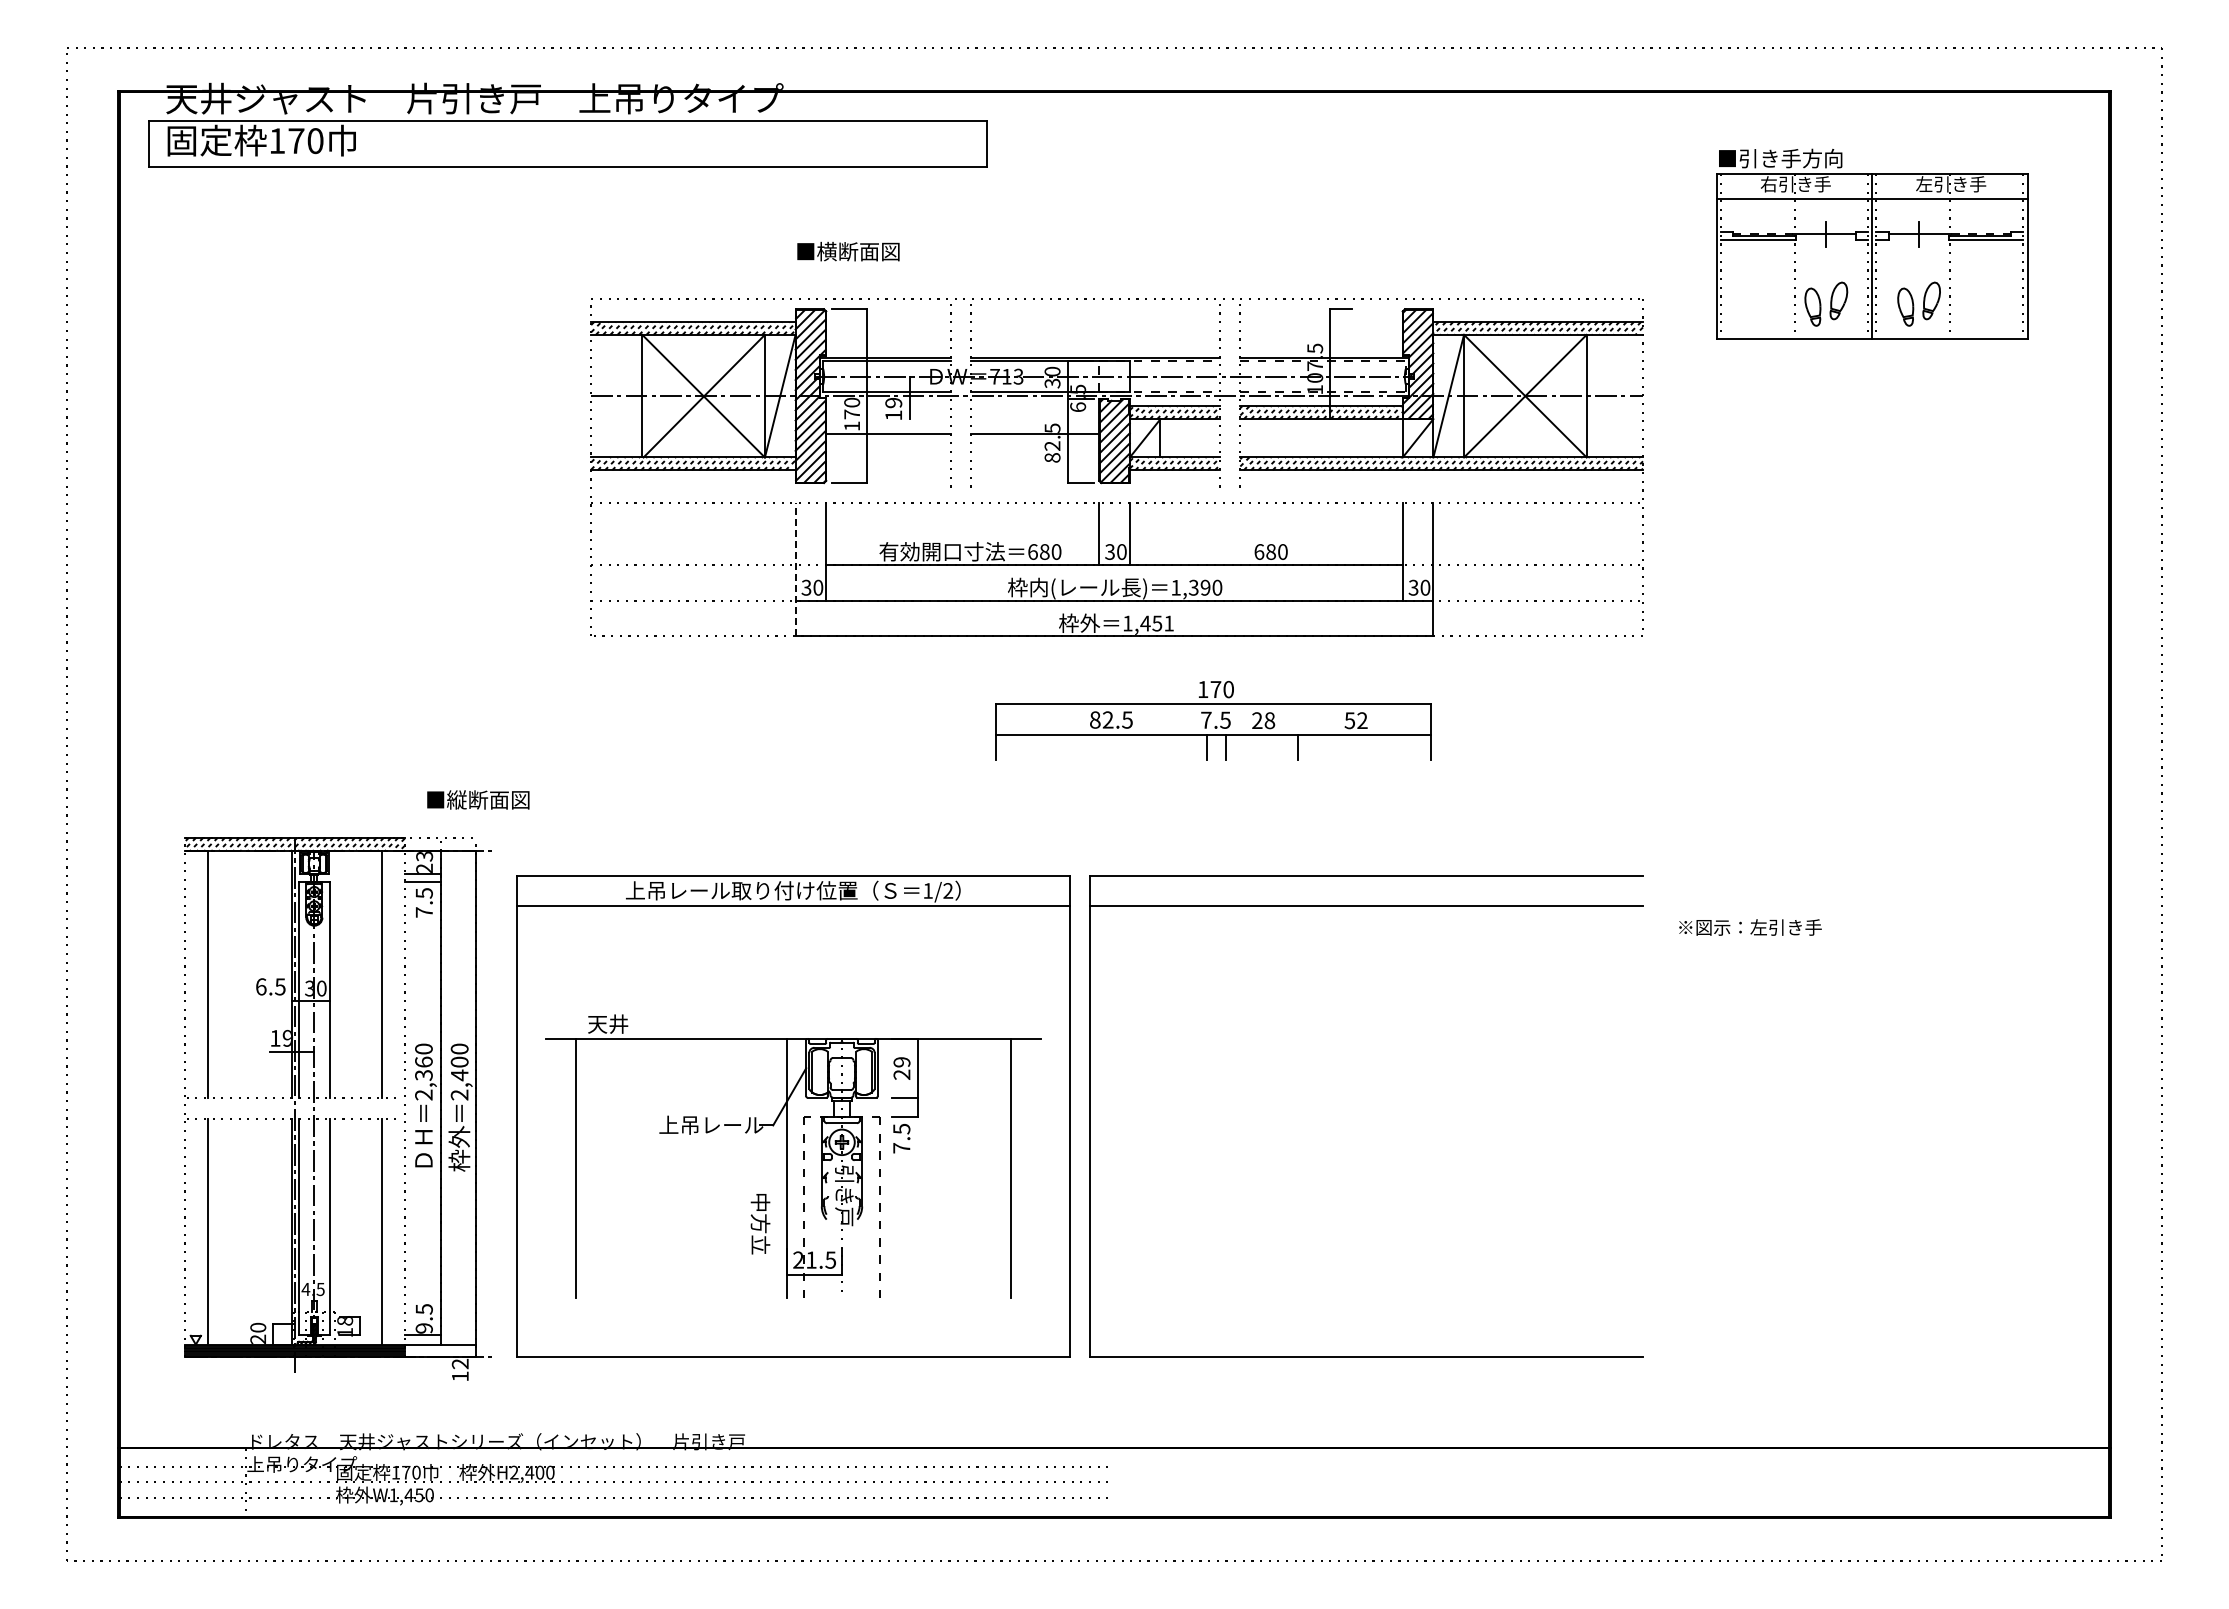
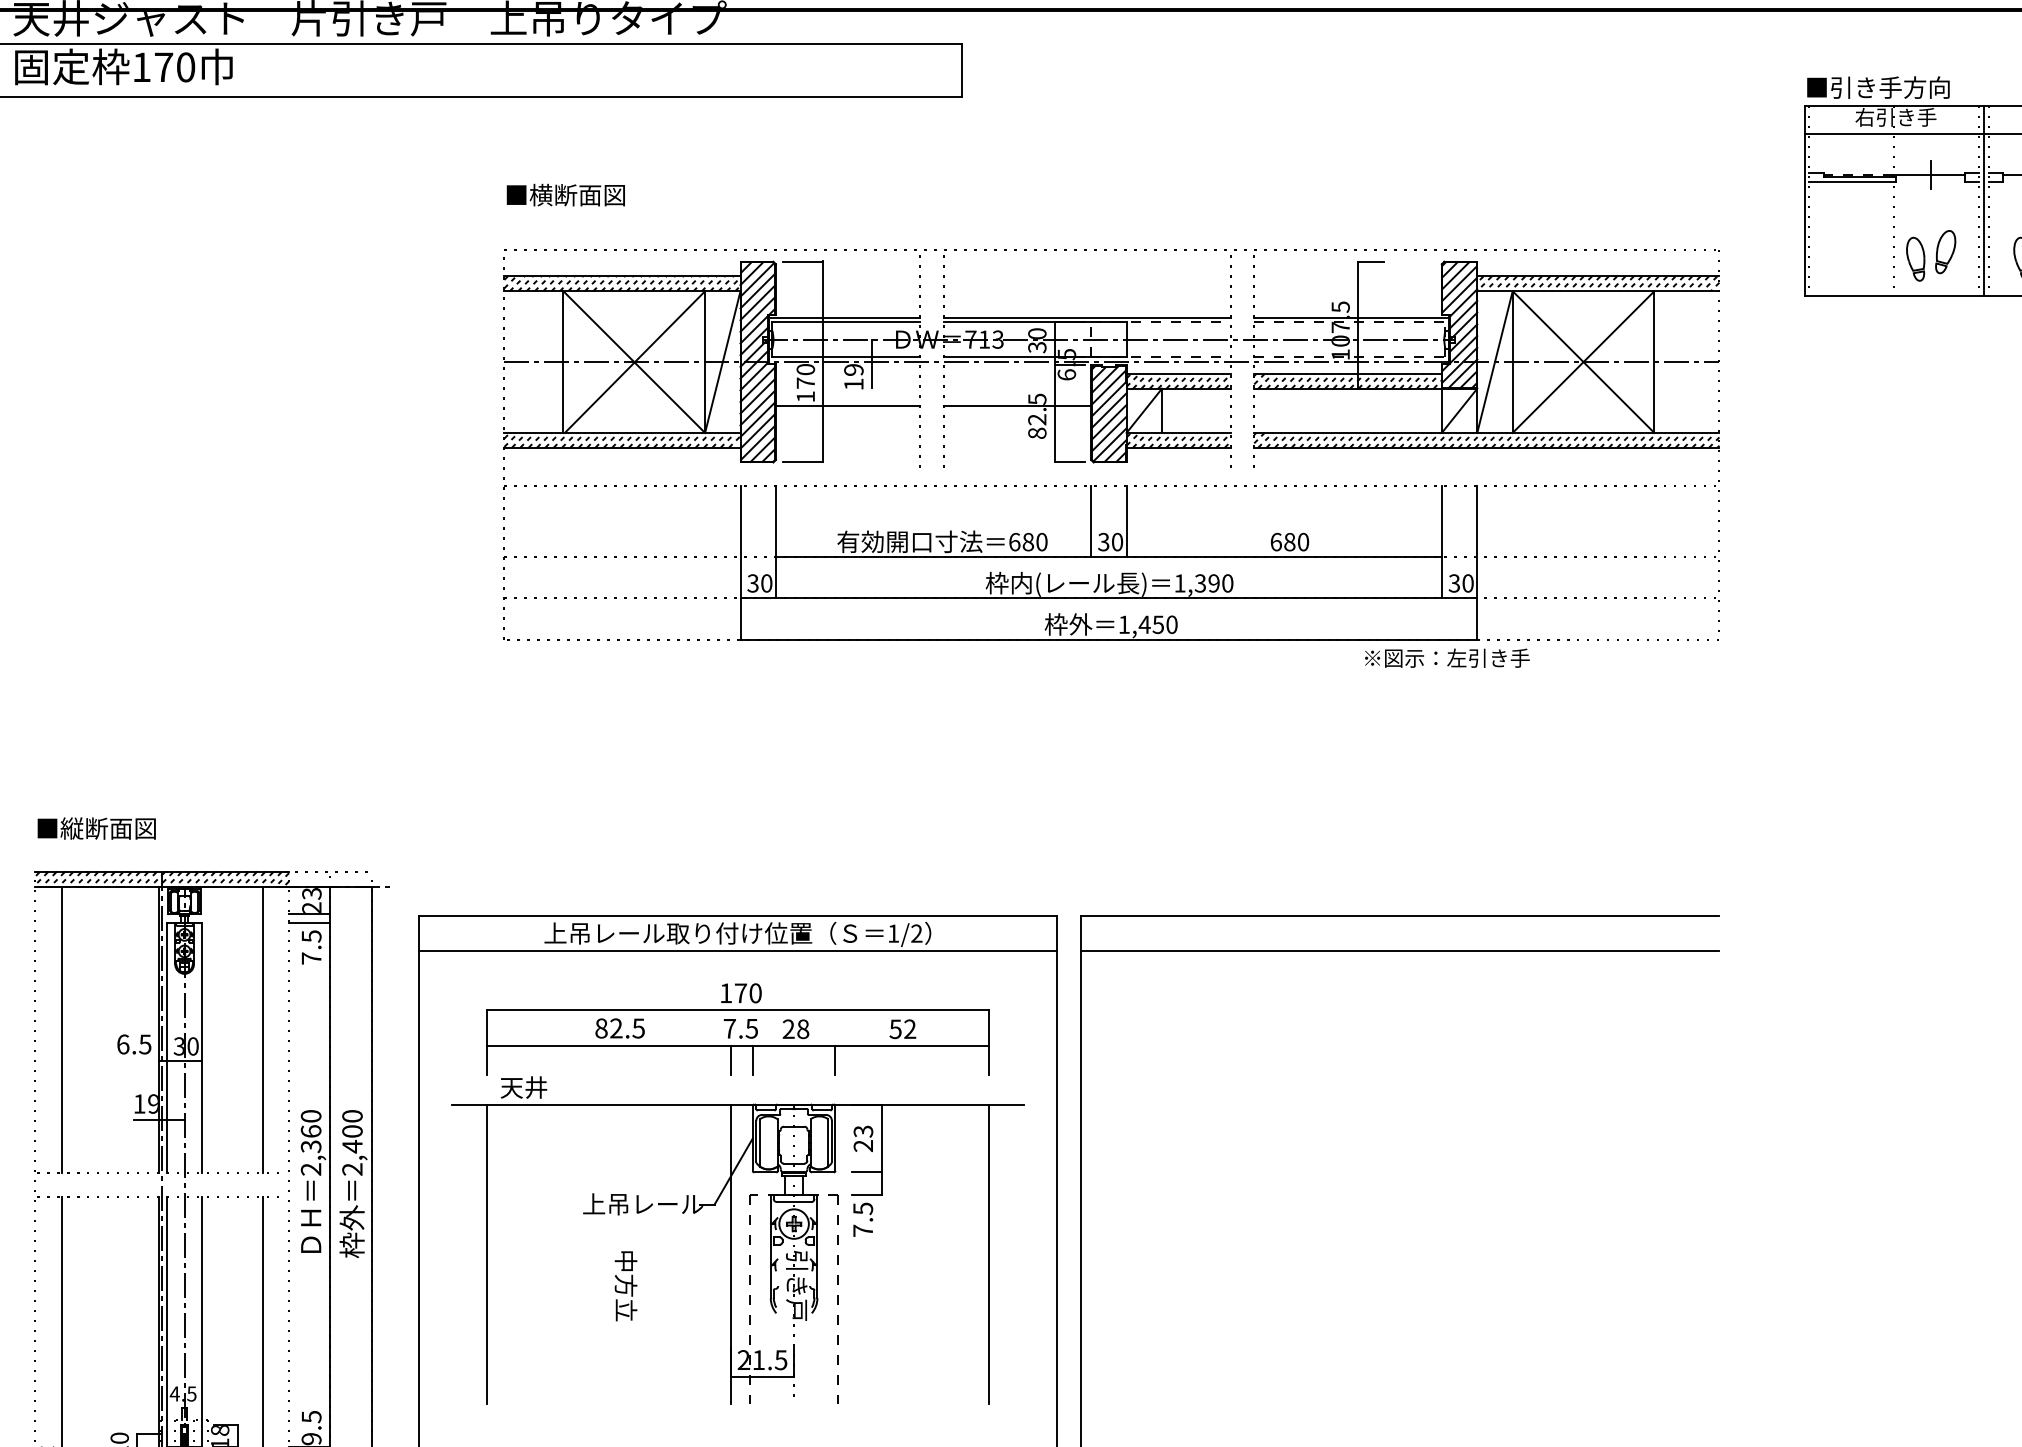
text: (848, 251) -> (565, 194), moved
line: (795, 569) -> (740, 562), dashed -> solid
text: (1168, 623) -> (1171, 624), 1,451 -> 1,450
part: (1213, 720) -> (738, 1029), moved
text: (478, 799) -> (96, 828), moved
text: (1750, 927) -> (1447, 658), moved
text: (901, 1062) -> (862, 1131), 29 -> 23
text: (760, 1224) -> (626, 1286), moved

